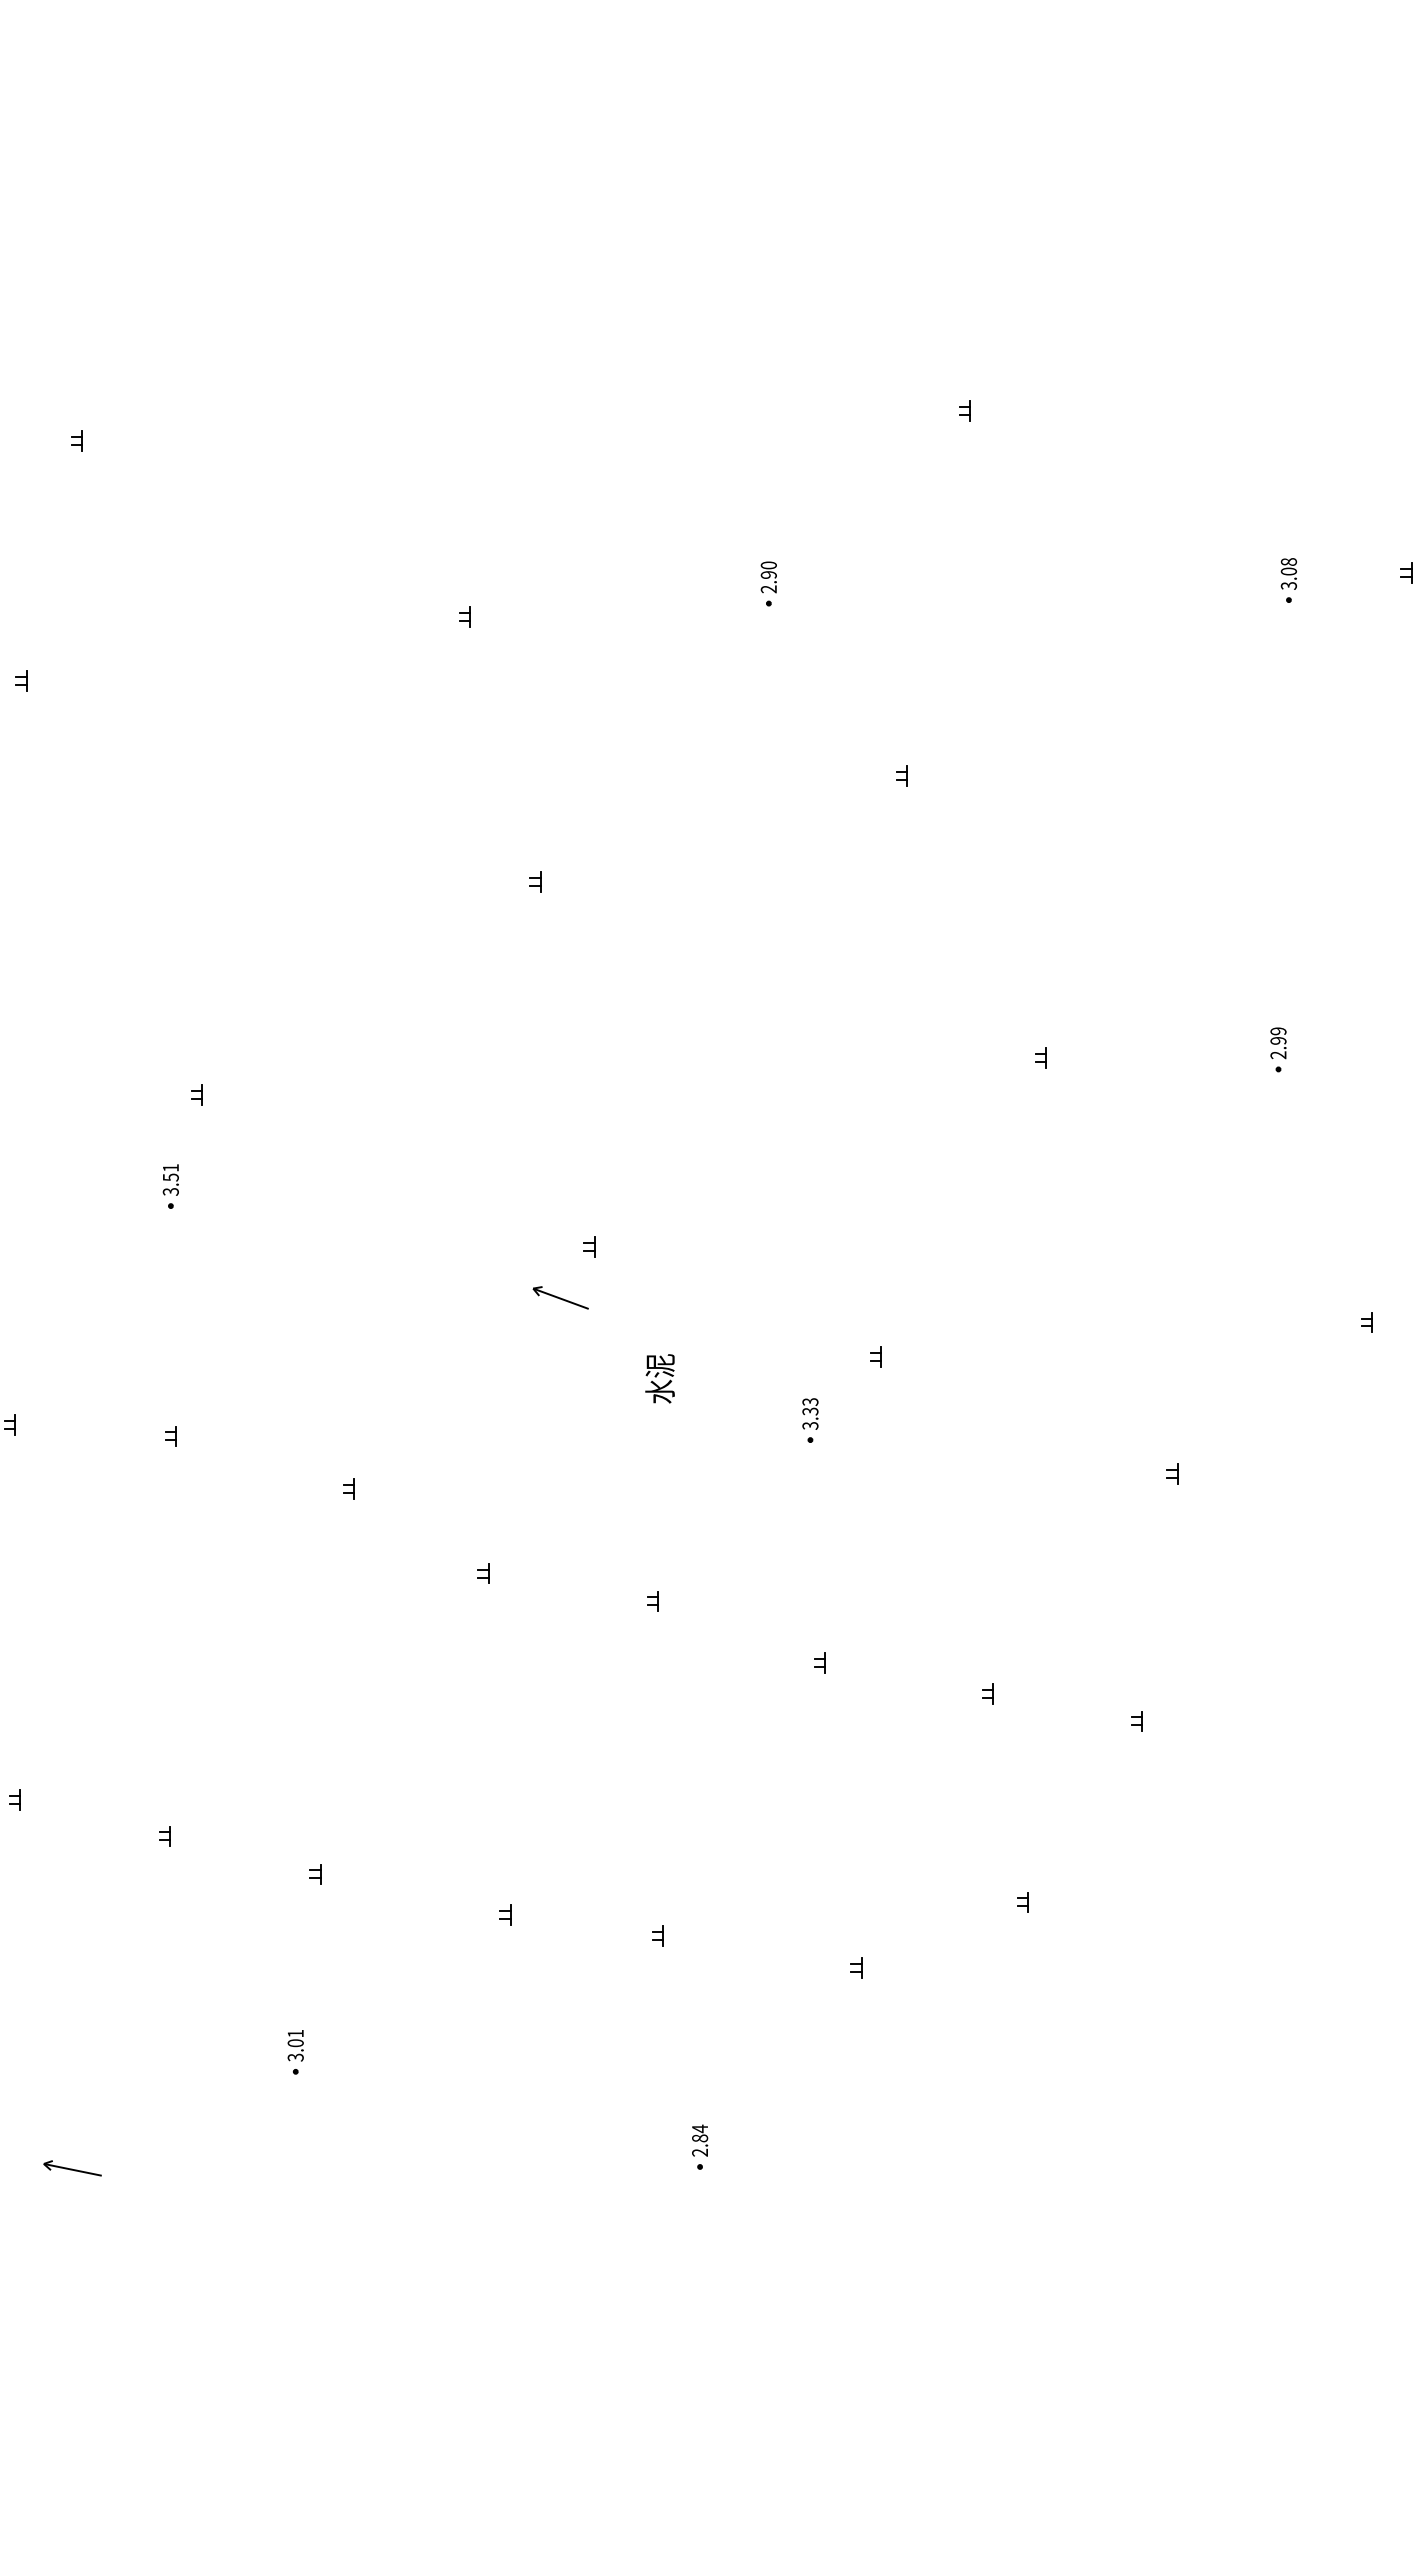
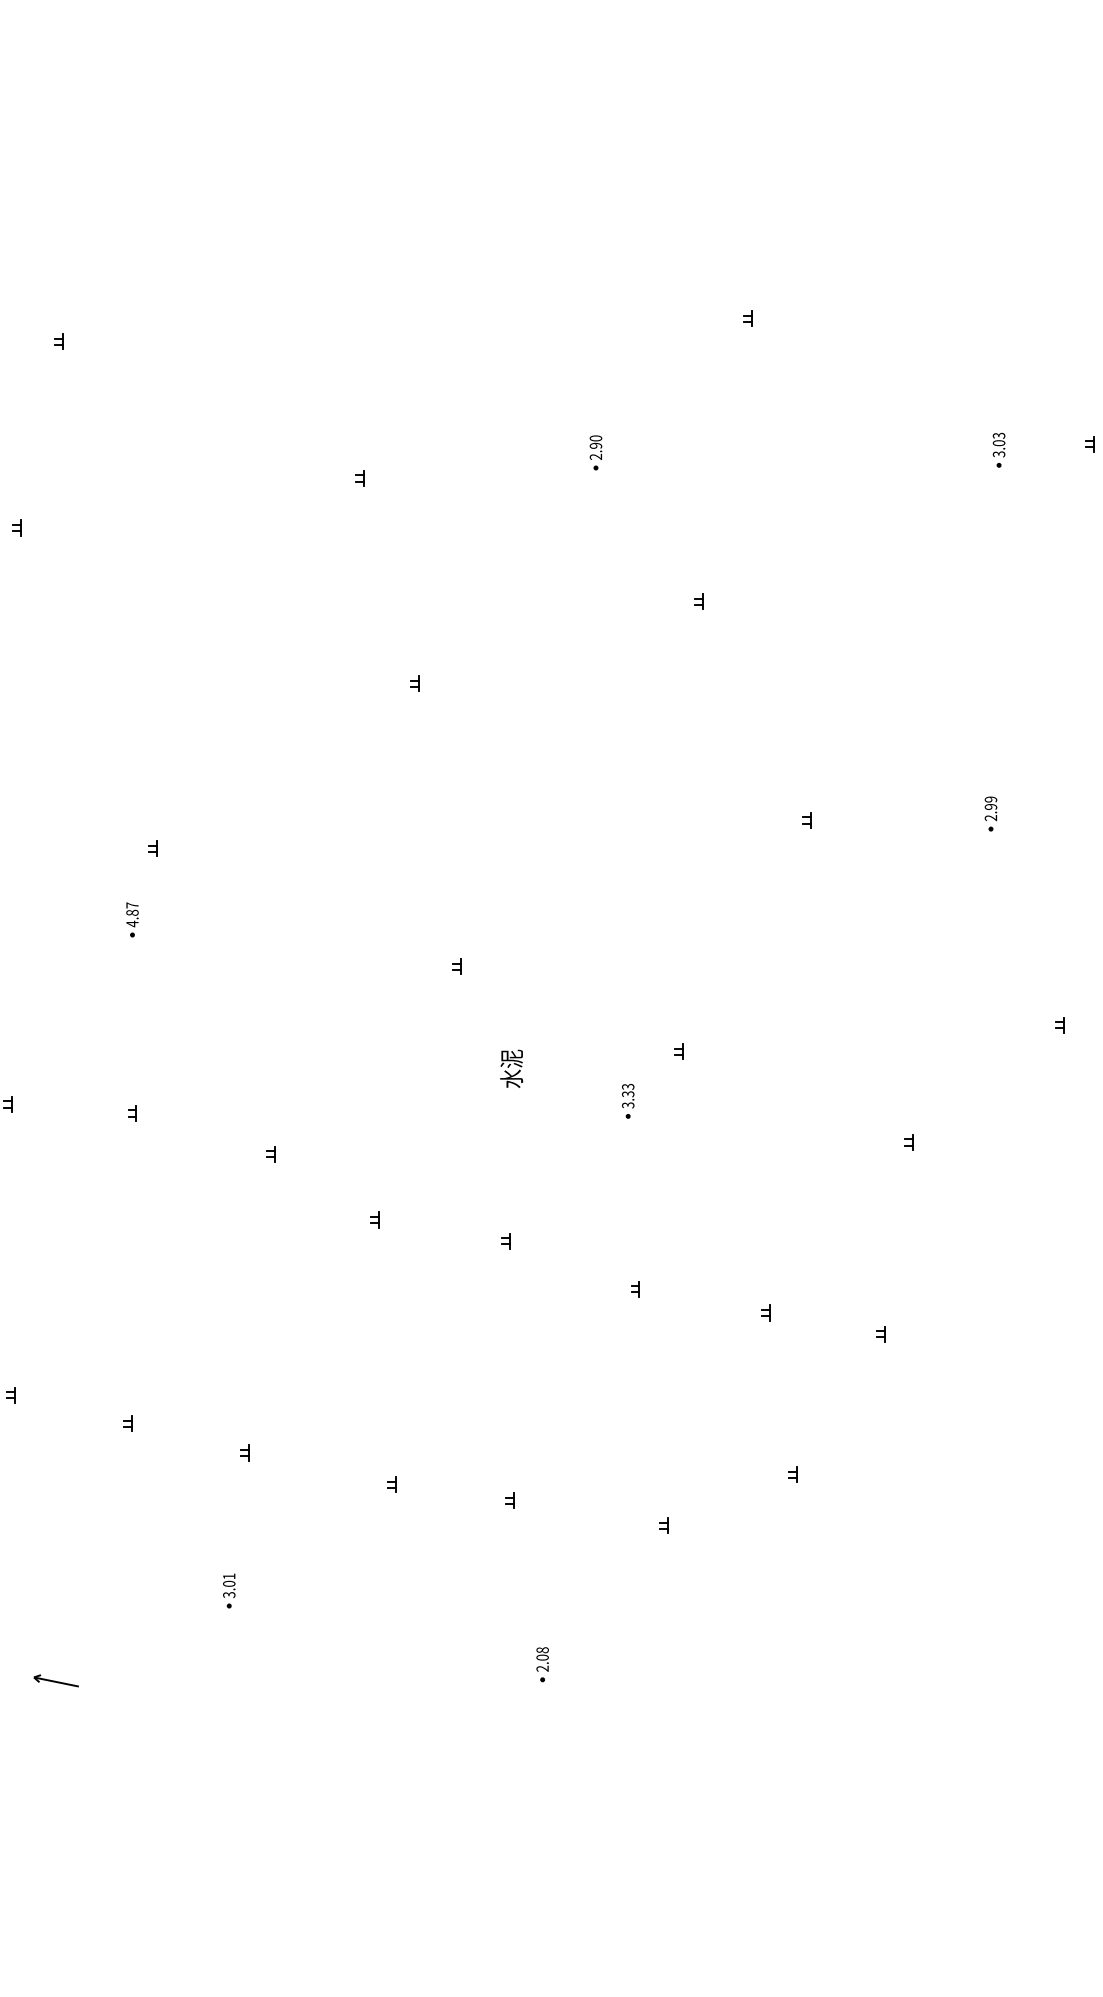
text: (1288, 561) -> (998, 435), 3.08 -> 3.03
text: (170, 1180) -> (132, 915), 3.51 -> 4.87
part: (560, 1297) -> (434, 1005), removed
text: (700, 2133) -> (542, 1653), 2.84 -> 2.08

